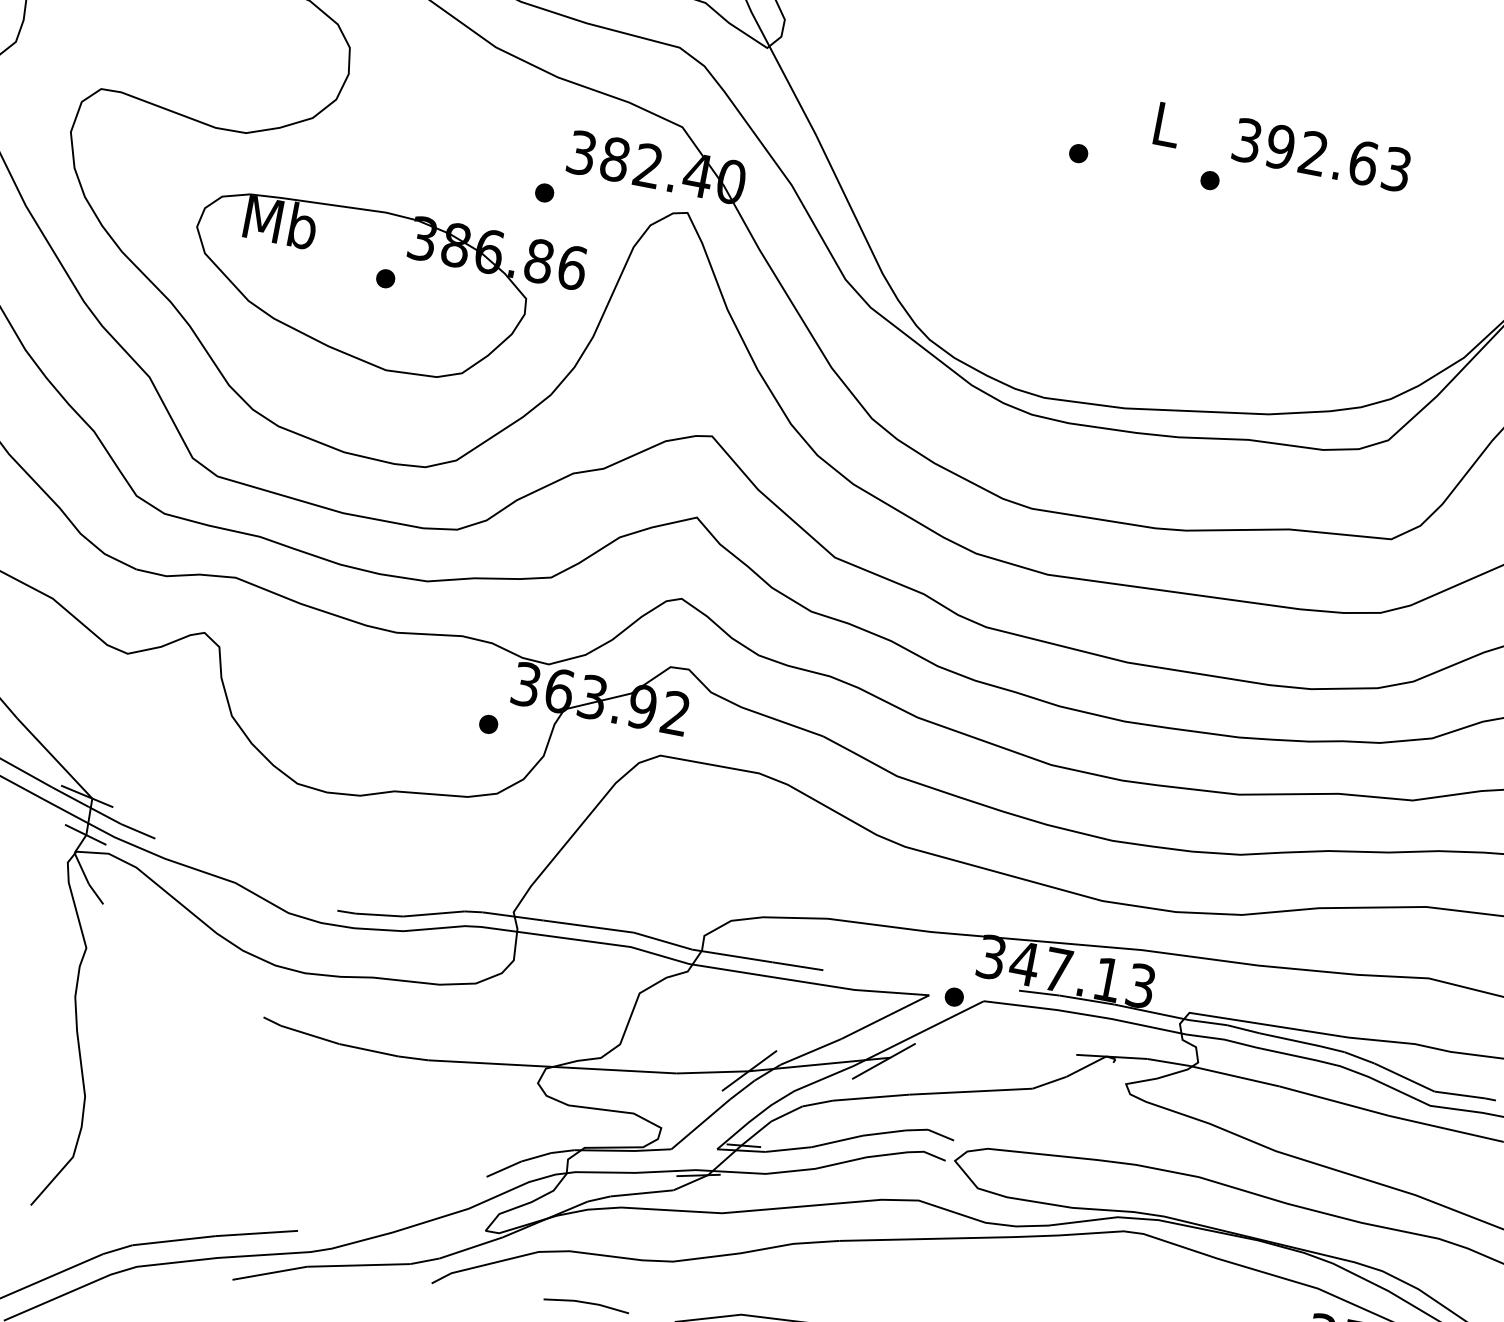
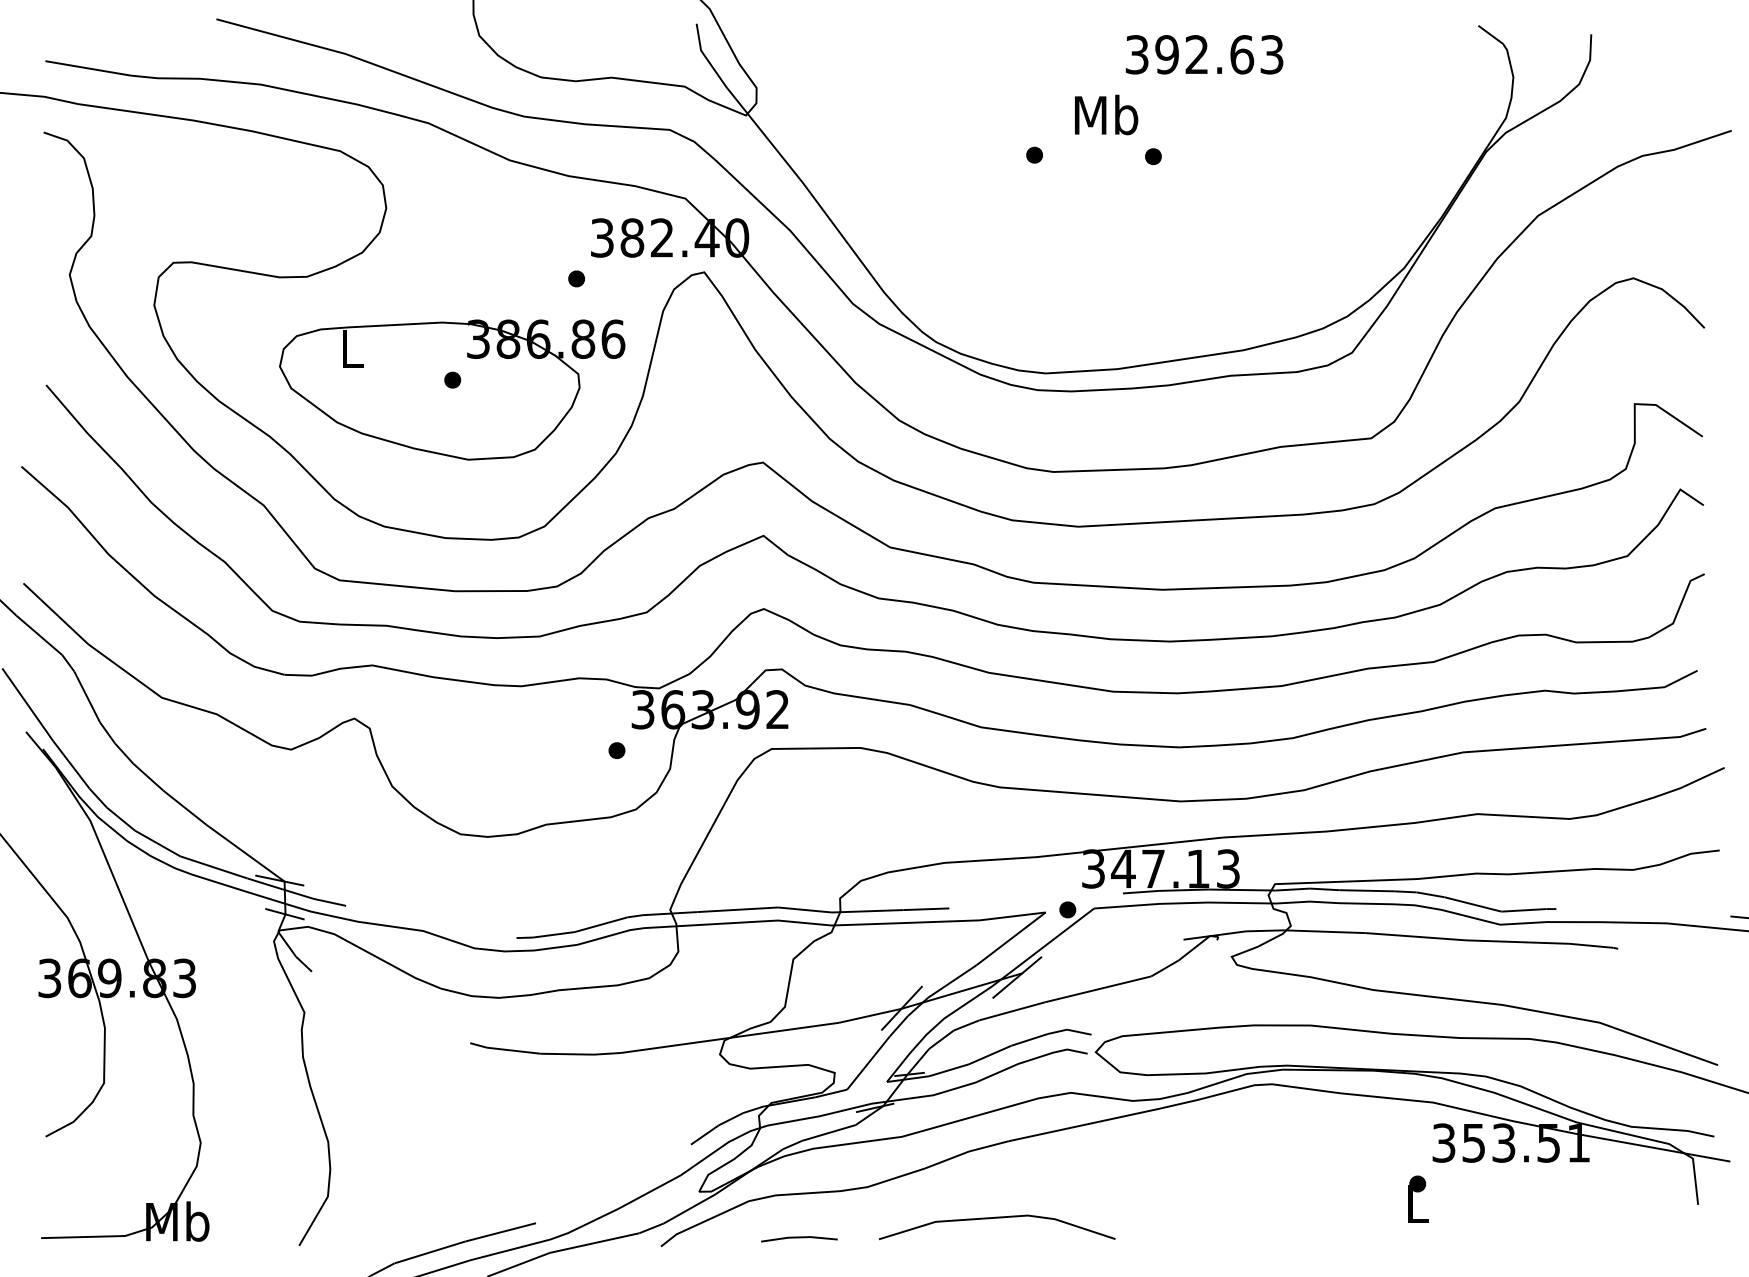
text: (1166, 123) -> (1106, 114), L -> Mb
text: (1321, 154) -> (1204, 54), moved
text: (280, 222) -> (351, 348), Mb -> L

